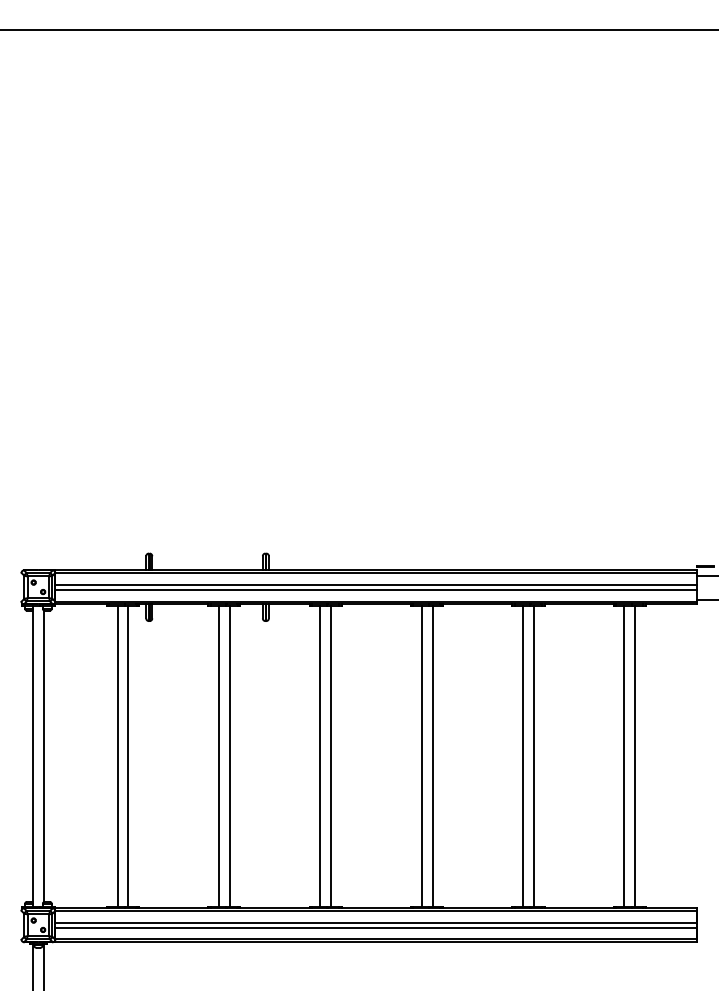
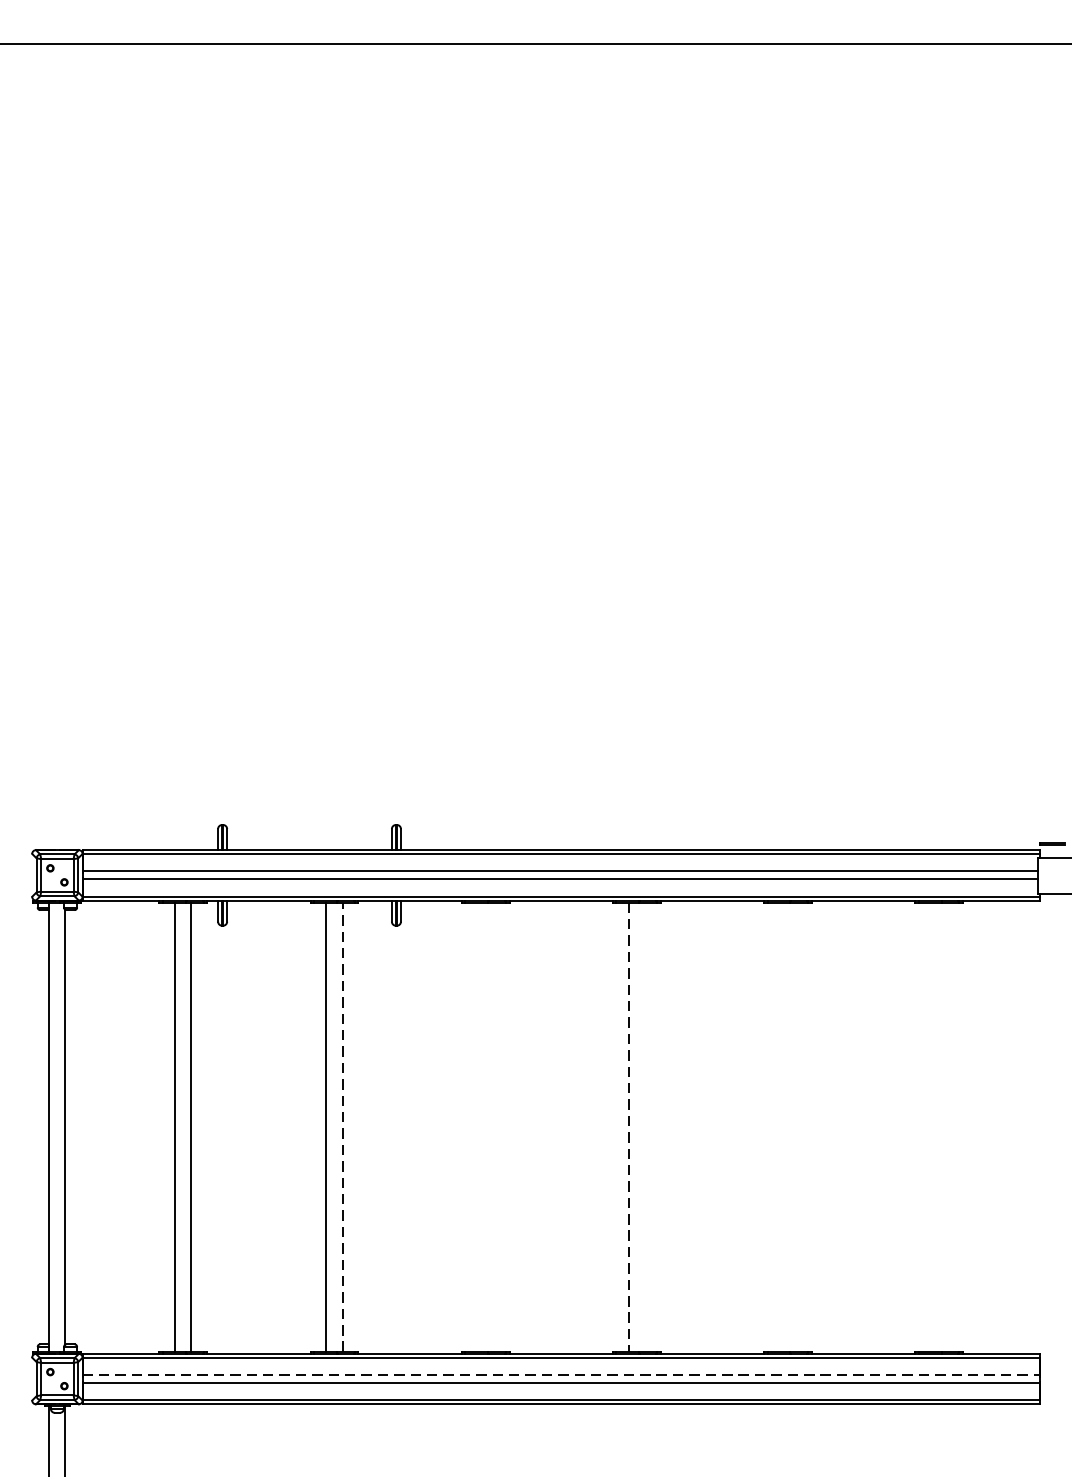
line: (229, 756) -> (342, 1127), solid -> dashed
line: (320, 756) -> (477, 1127), removed
line: (331, 756) -> (494, 1127), removed
line: (421, 756) -> (628, 1127), solid -> dashed
line: (432, 756) -> (644, 1127), removed
line: (523, 756) -> (780, 1127), removed
line: (533, 756) -> (795, 1127), removed
line: (624, 756) -> (931, 1127), removed
line: (635, 756) -> (947, 1127), removed
line: (376, 922) -> (561, 1374), solid -> dashed

